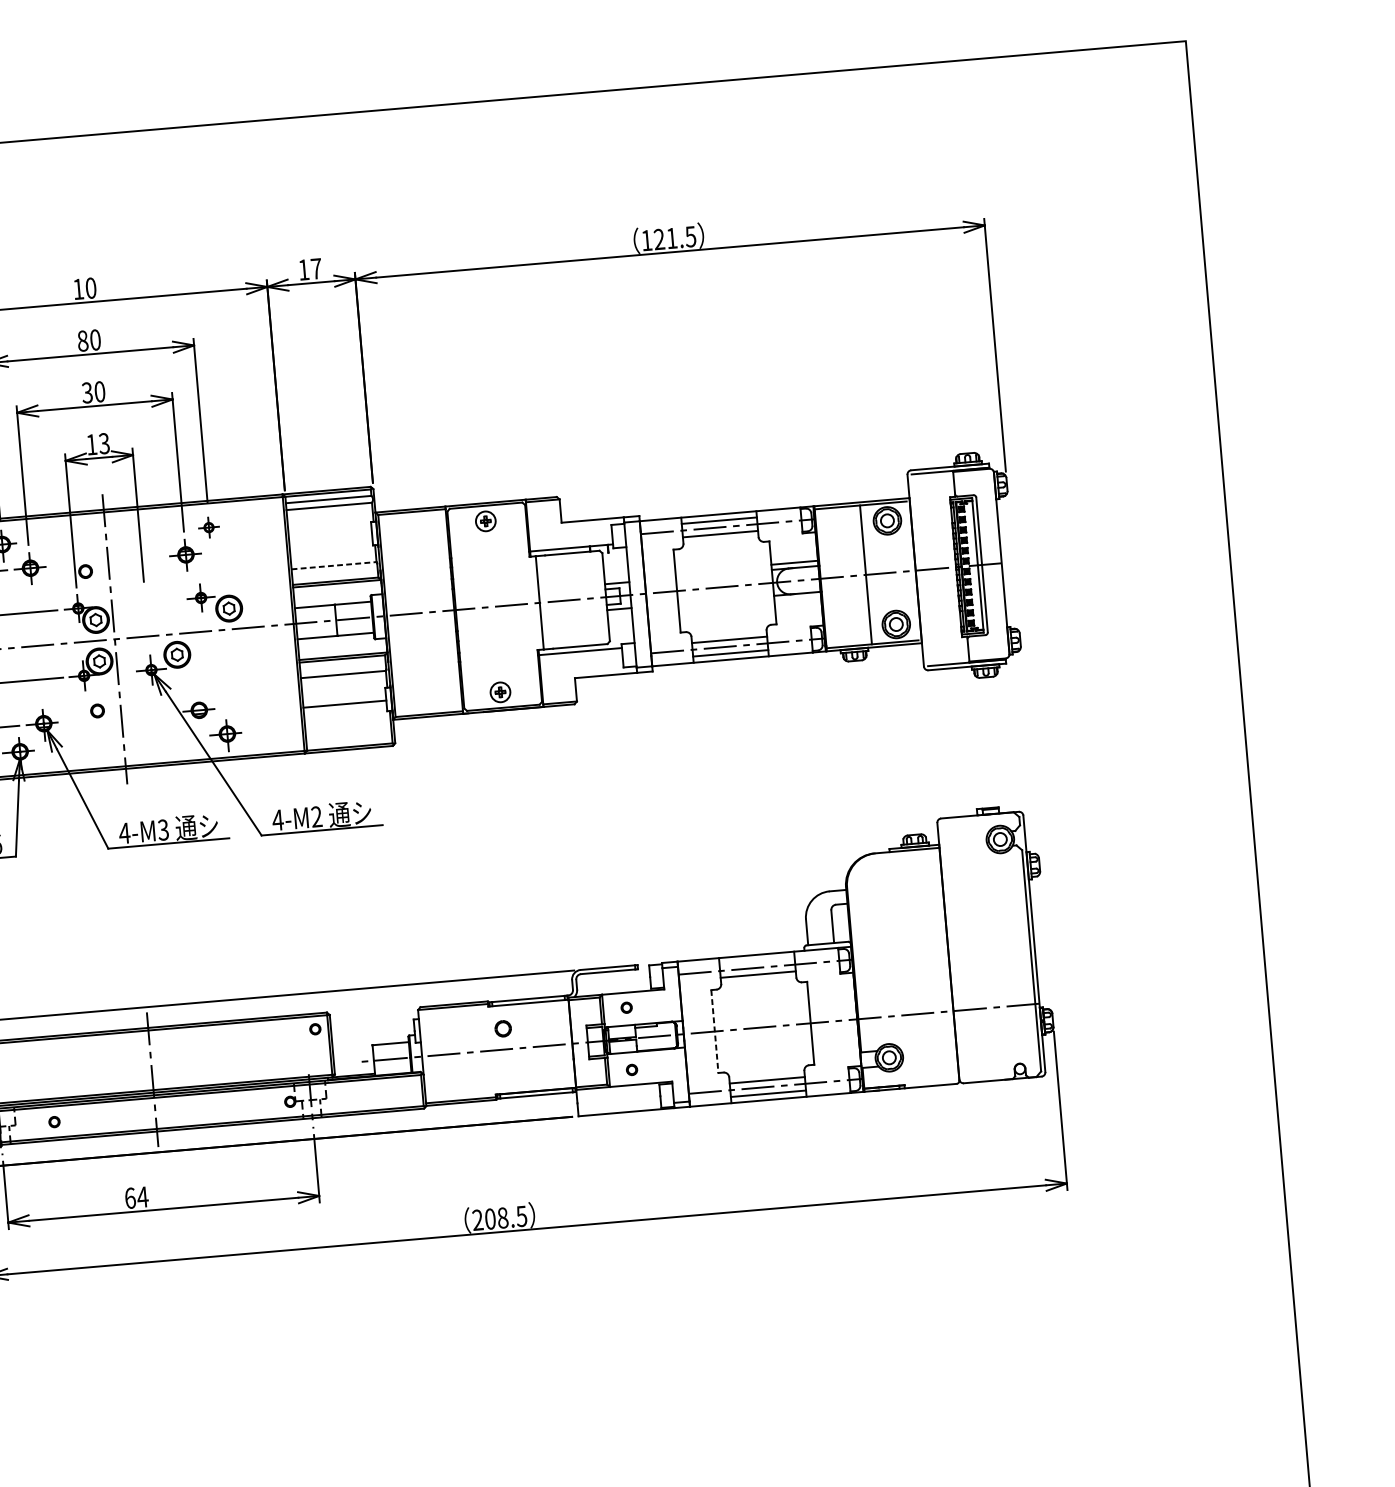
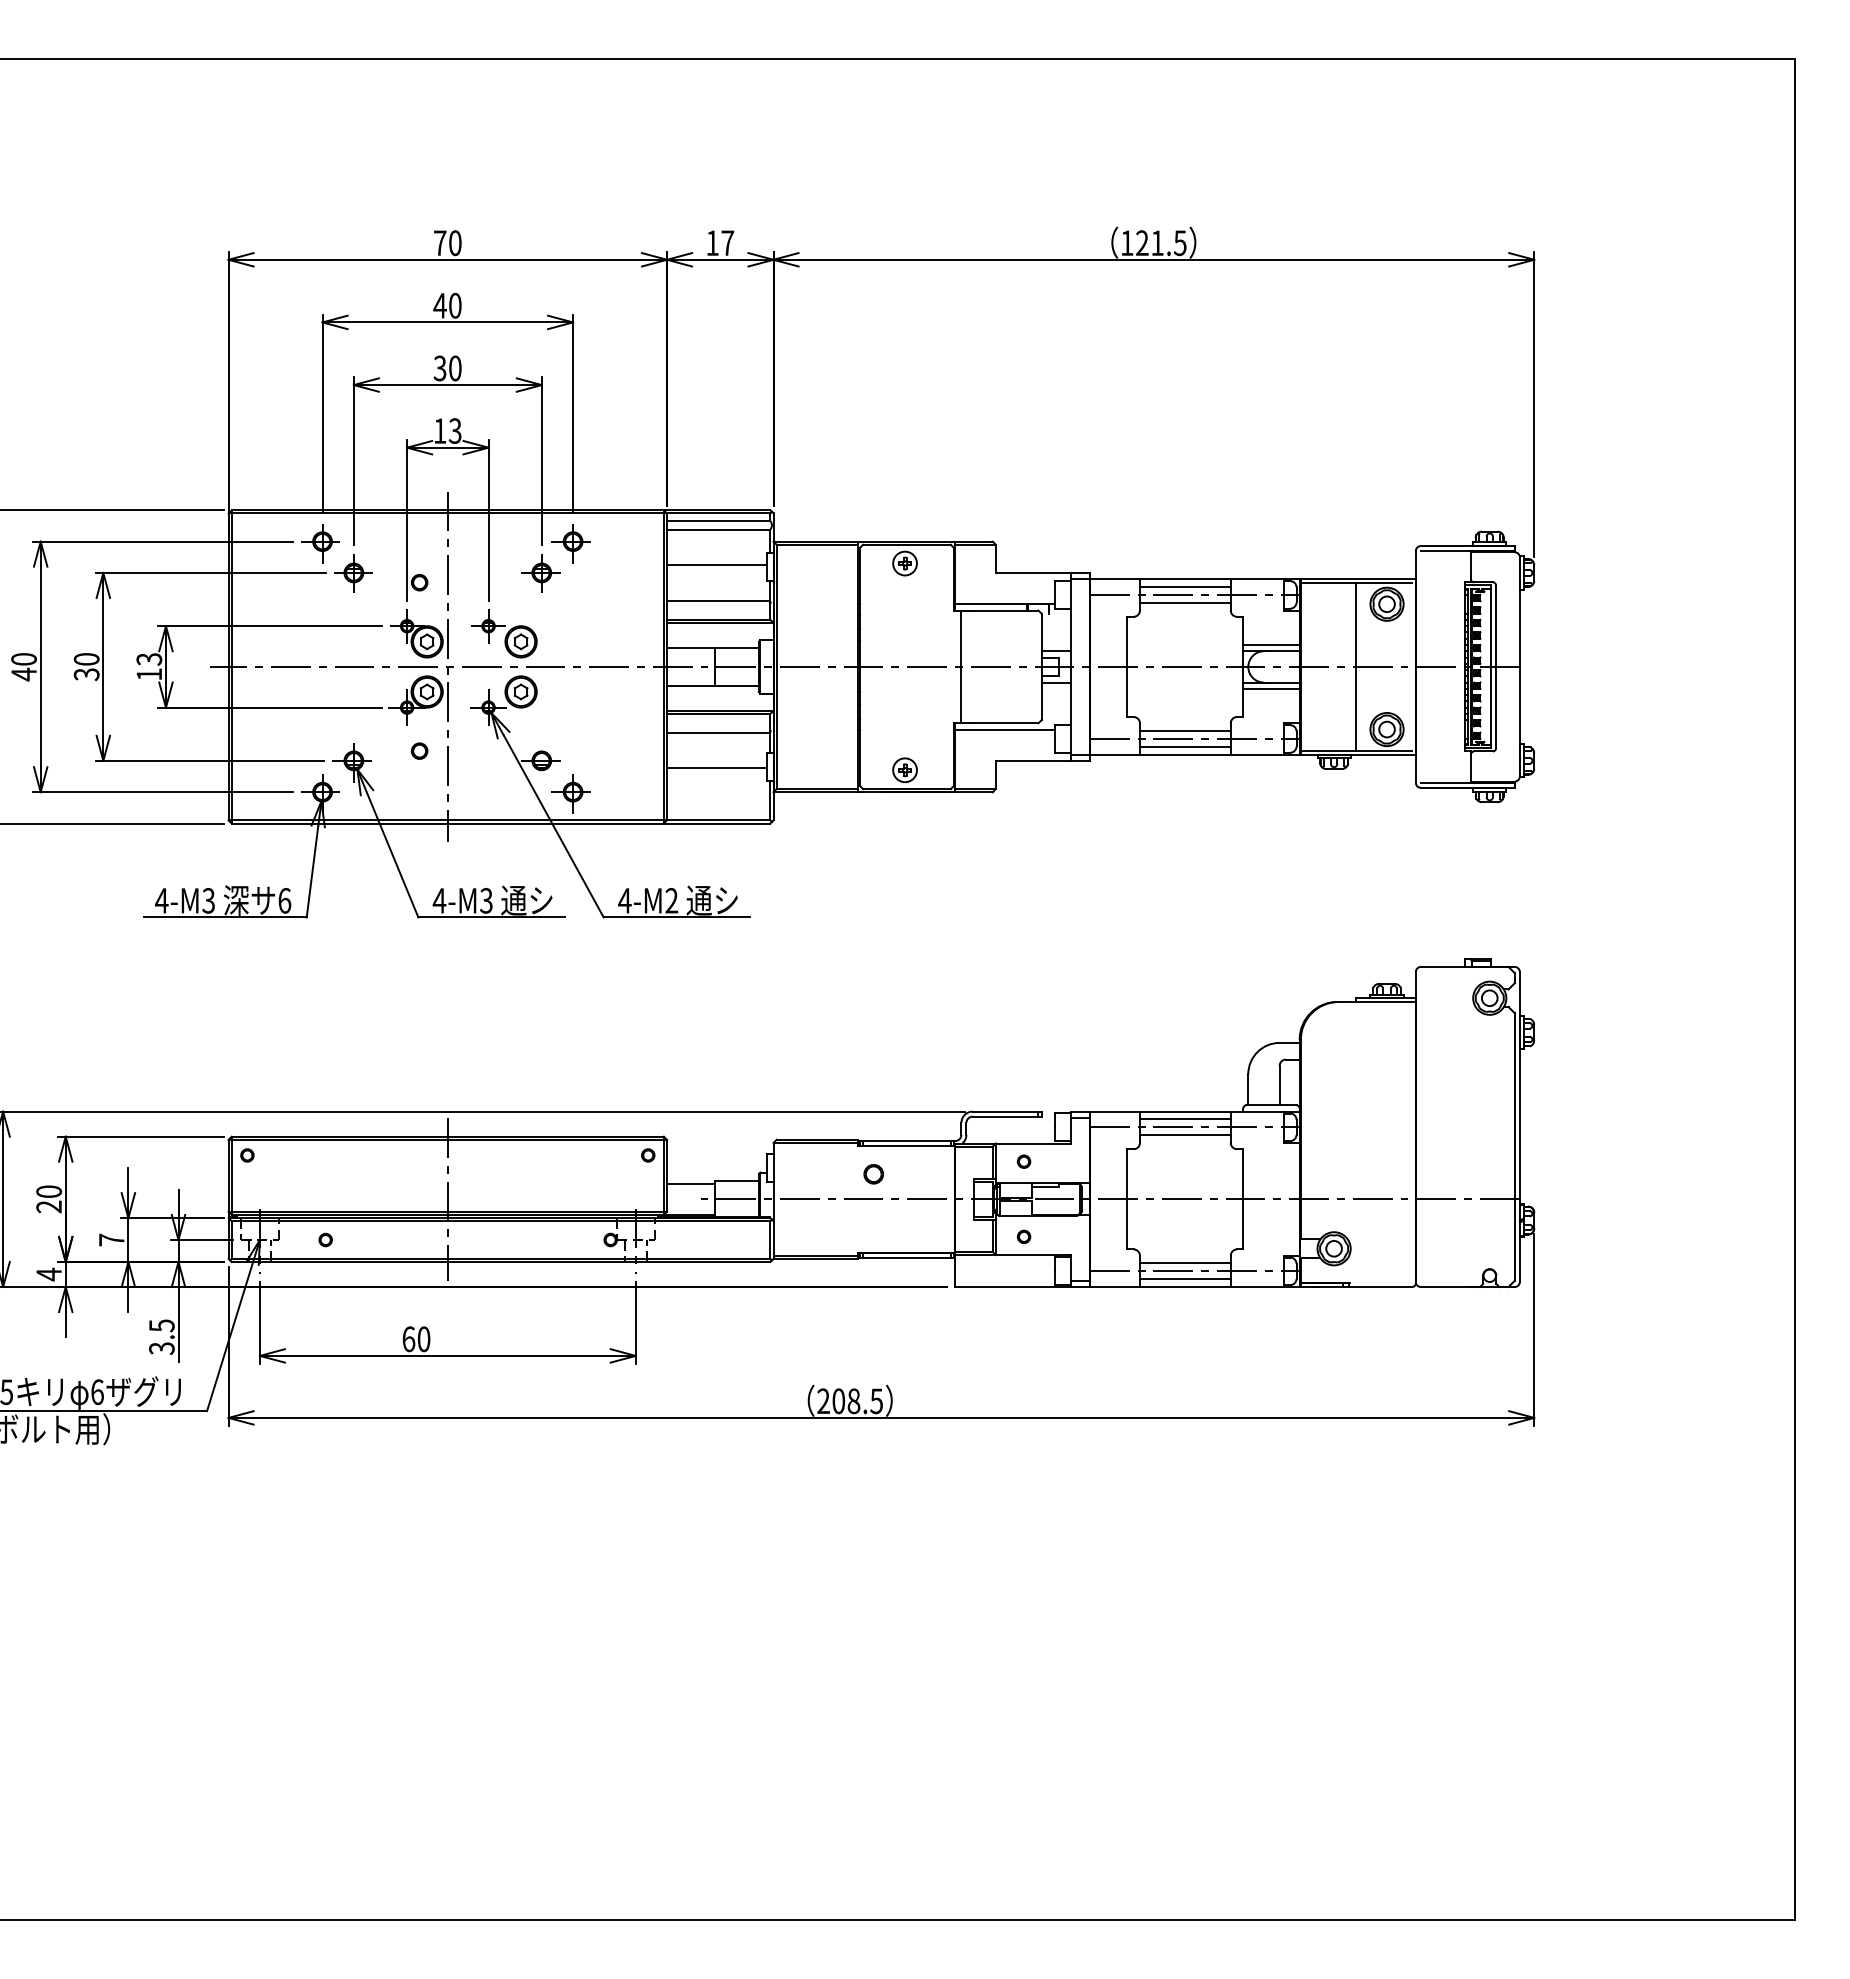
text: (78, 288) -> (440, 242), 10 -> 70
text: (82, 340) -> (439, 305), 80 -> 40
part: (207, 528) -> (570, 543), size x1.67
line: (330, 536) -> (717, 565), added
line: (334, 565) -> (718, 601), dashed -> solid
line: (797, 598) -> (1271, 688), added
part: (214, 602) -> (504, 633), moved
line: (756, 961) -> (1184, 1119), added
line: (714, 1031) -> (1127, 1199), dashed -> solid
line: (353, 1049) -> (691, 1183), added
text: (142, 1197) -> (423, 1339), 64 -> 60

